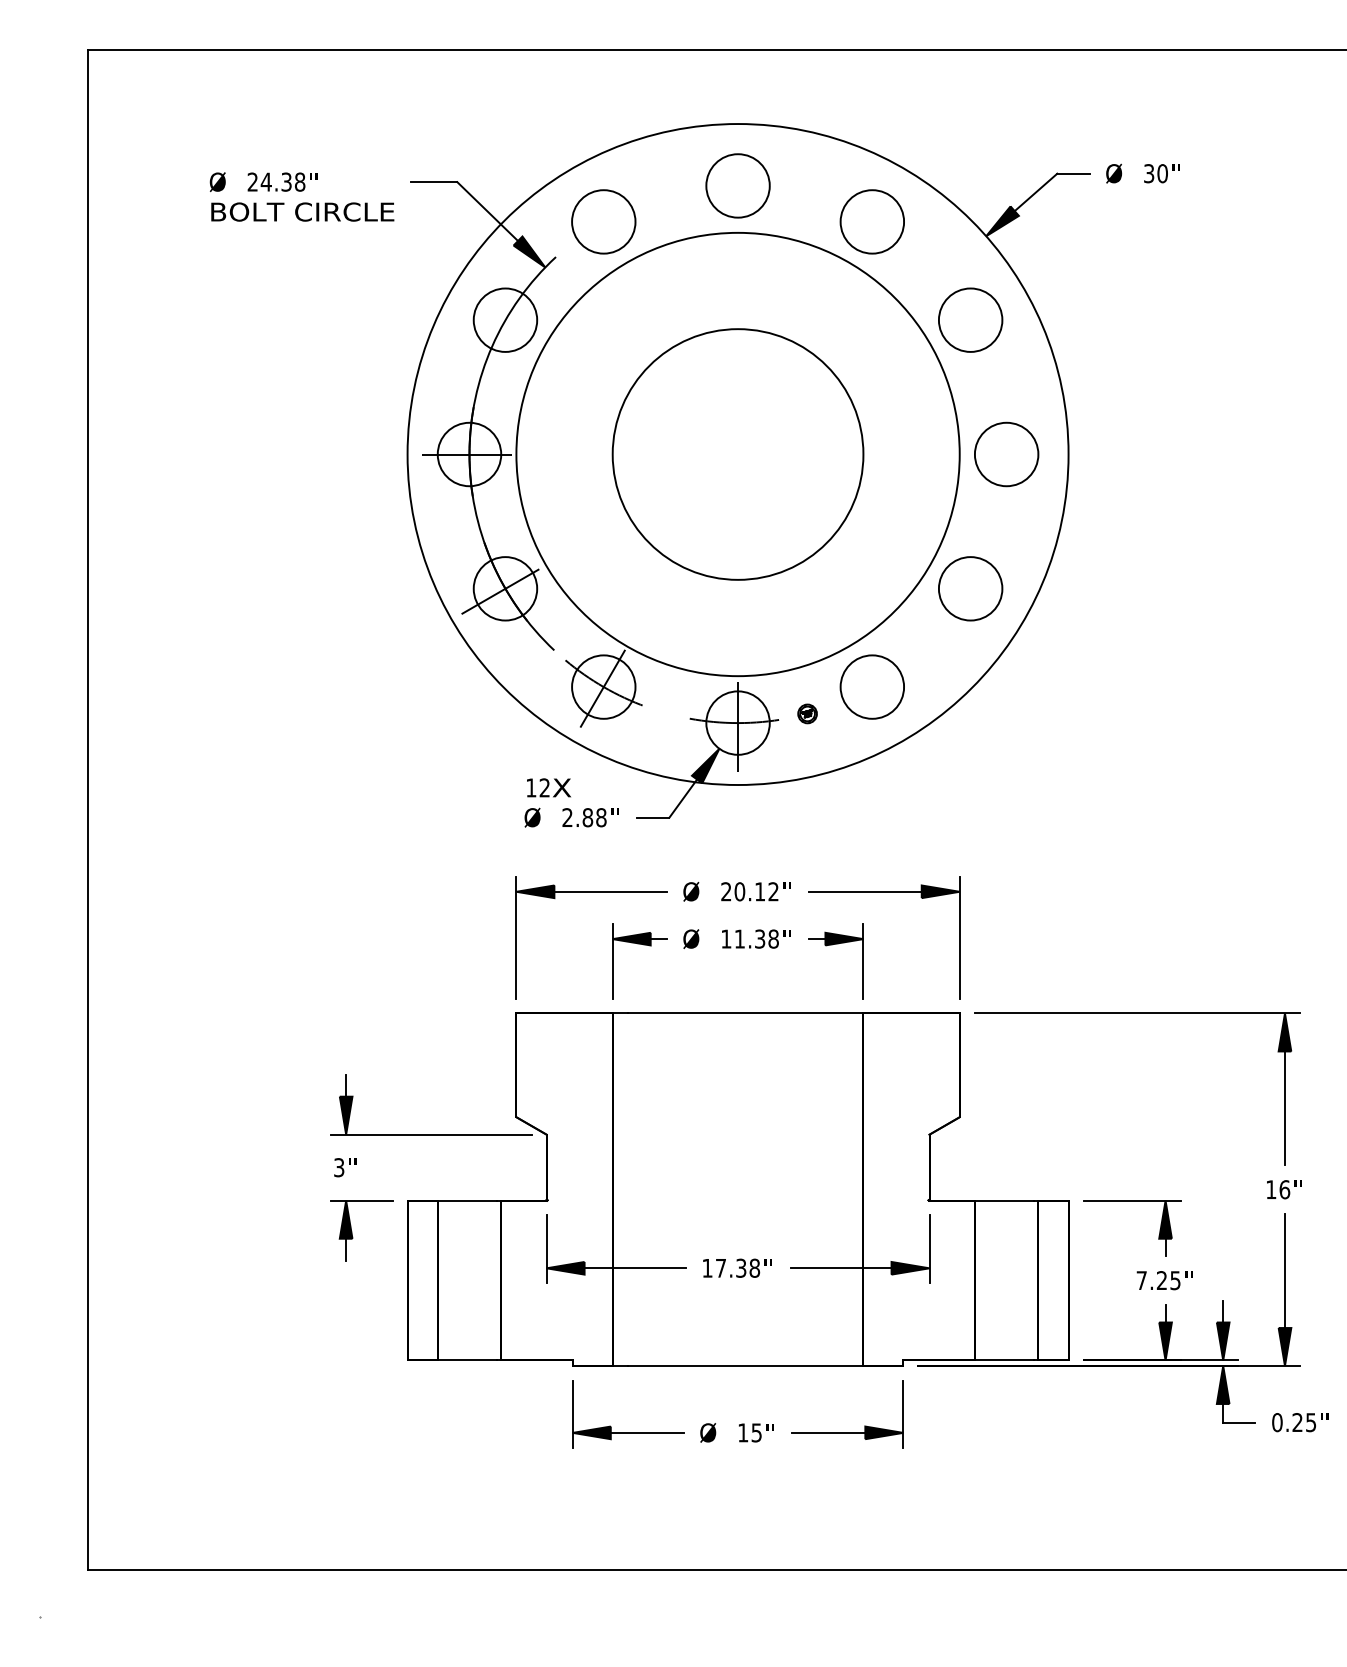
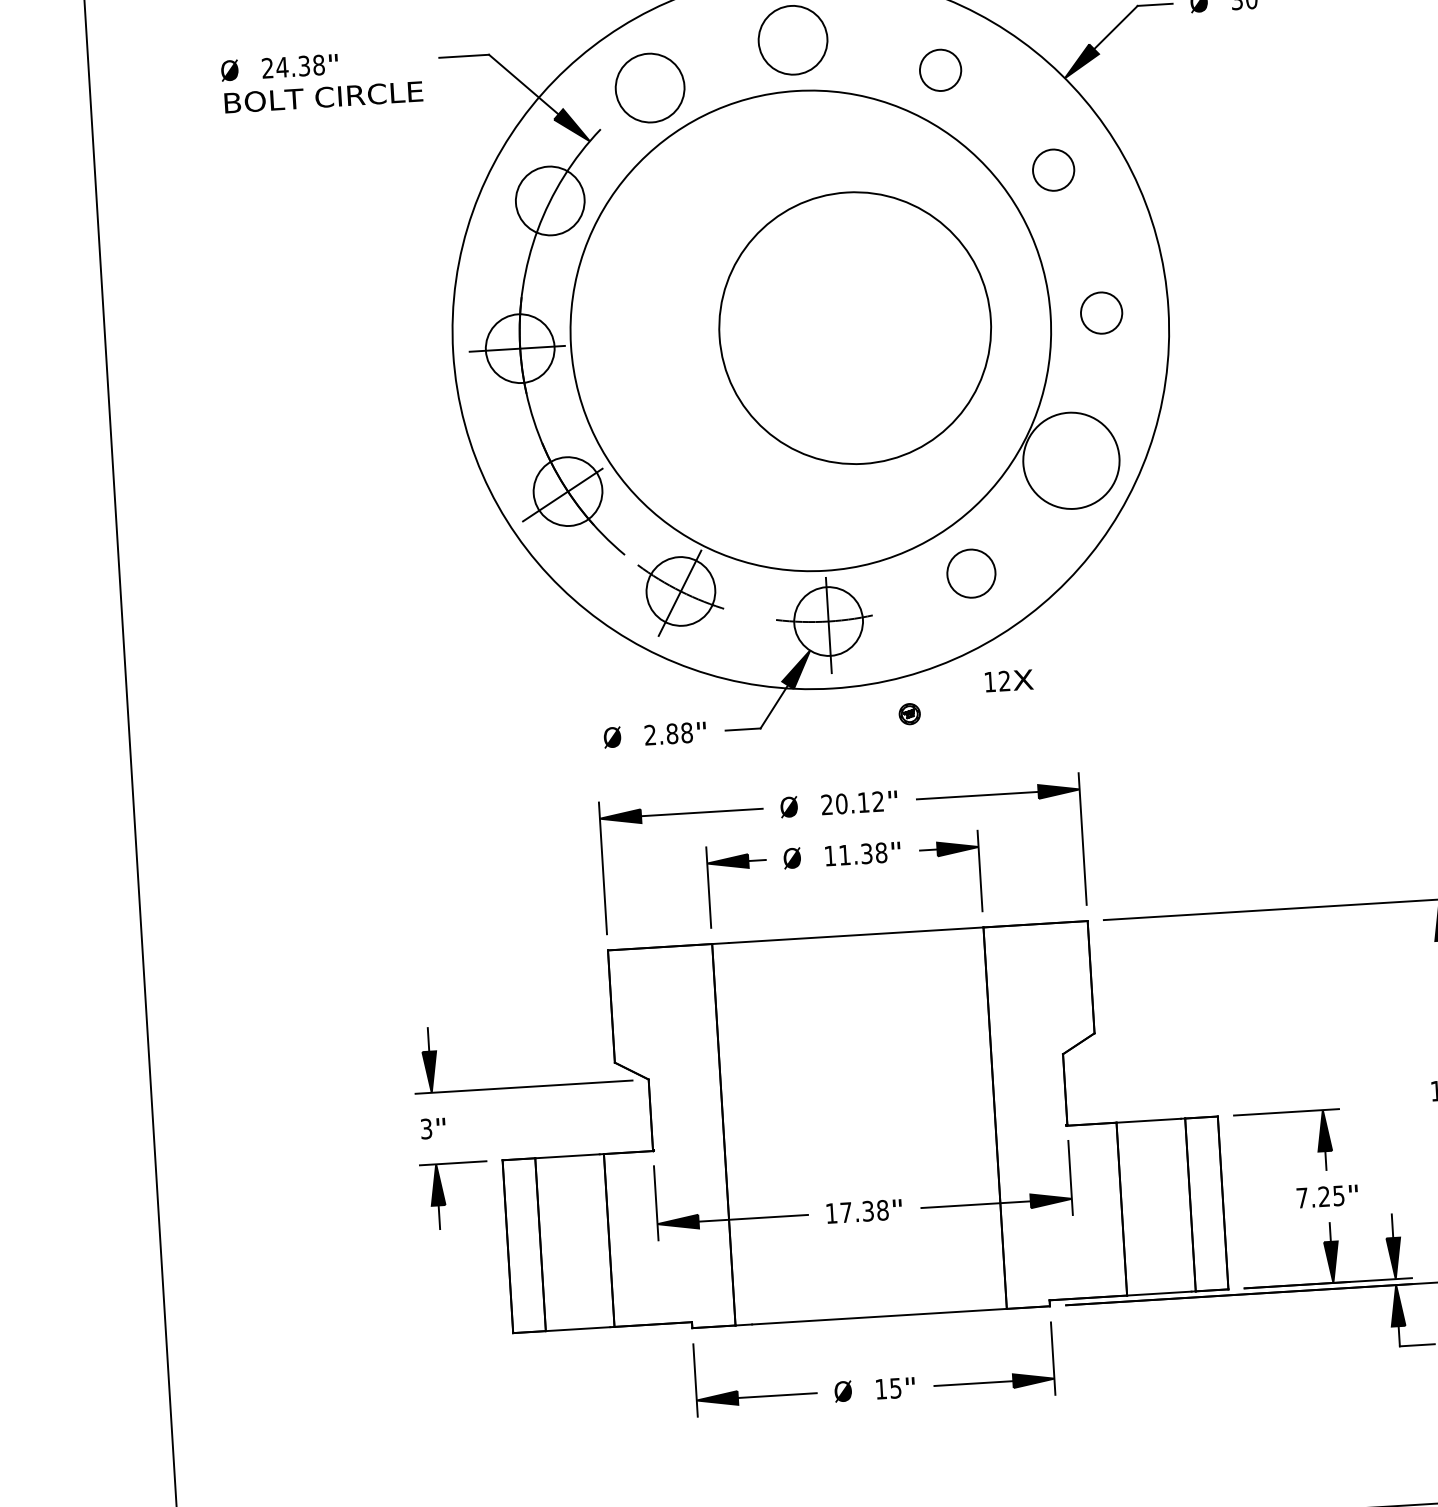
circle: (871, 221) -> (939, 69), size x0.6
circle: (970, 319) -> (1053, 169), size x0.6
circle: (737, 454) -> (854, 328), moved
circle: (1006, 454) -> (1101, 313), size x0.6
circle: (970, 588) -> (1071, 460), size x1.4
circle: (871, 686) -> (970, 573), size x0.7
part: (807, 713) -> (909, 713), moved
text: (548, 787) -> (1008, 680), moved

